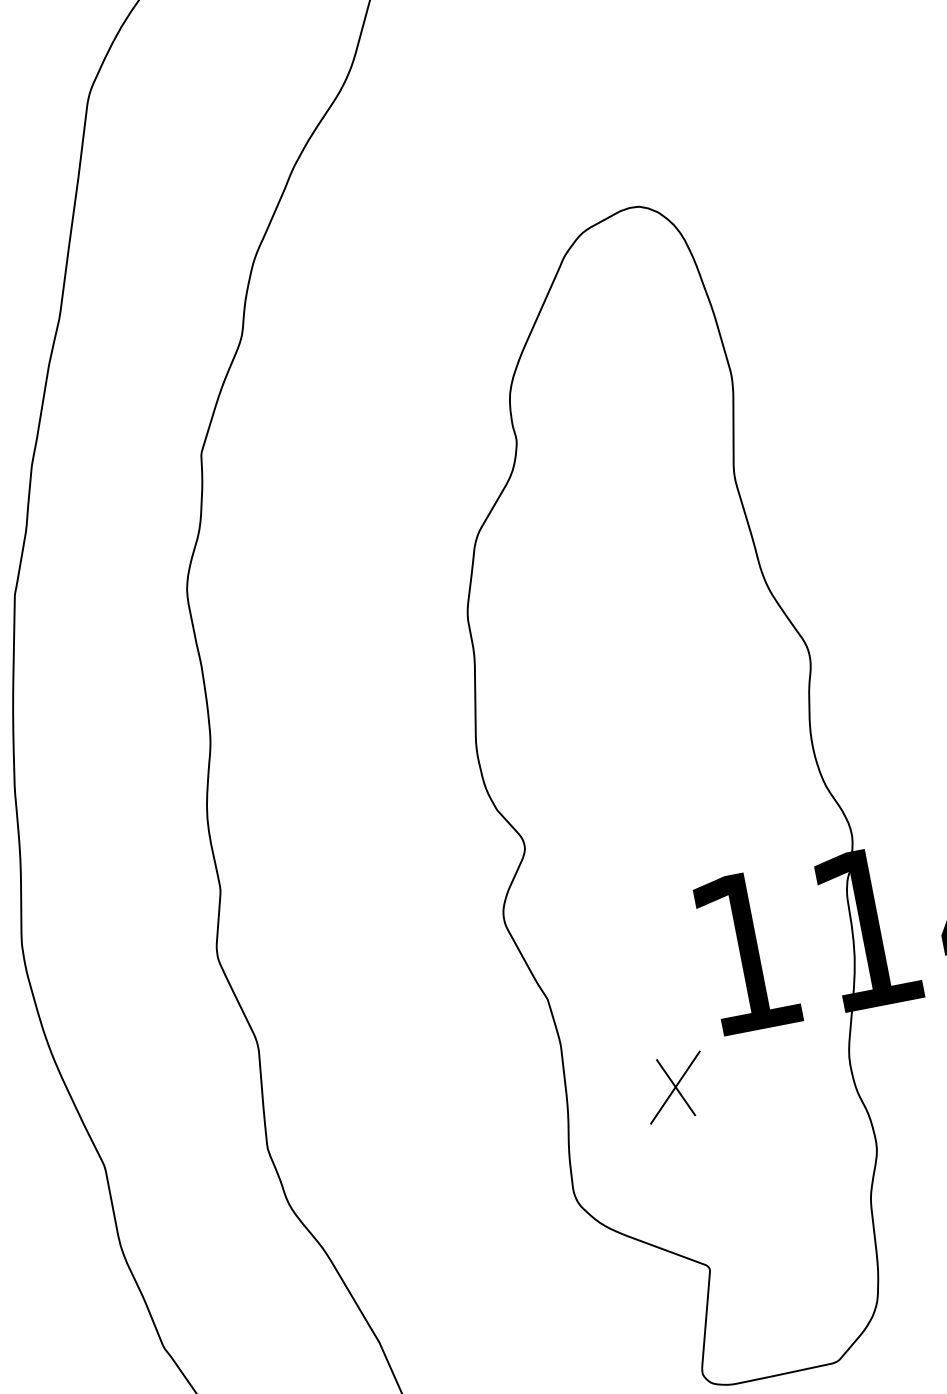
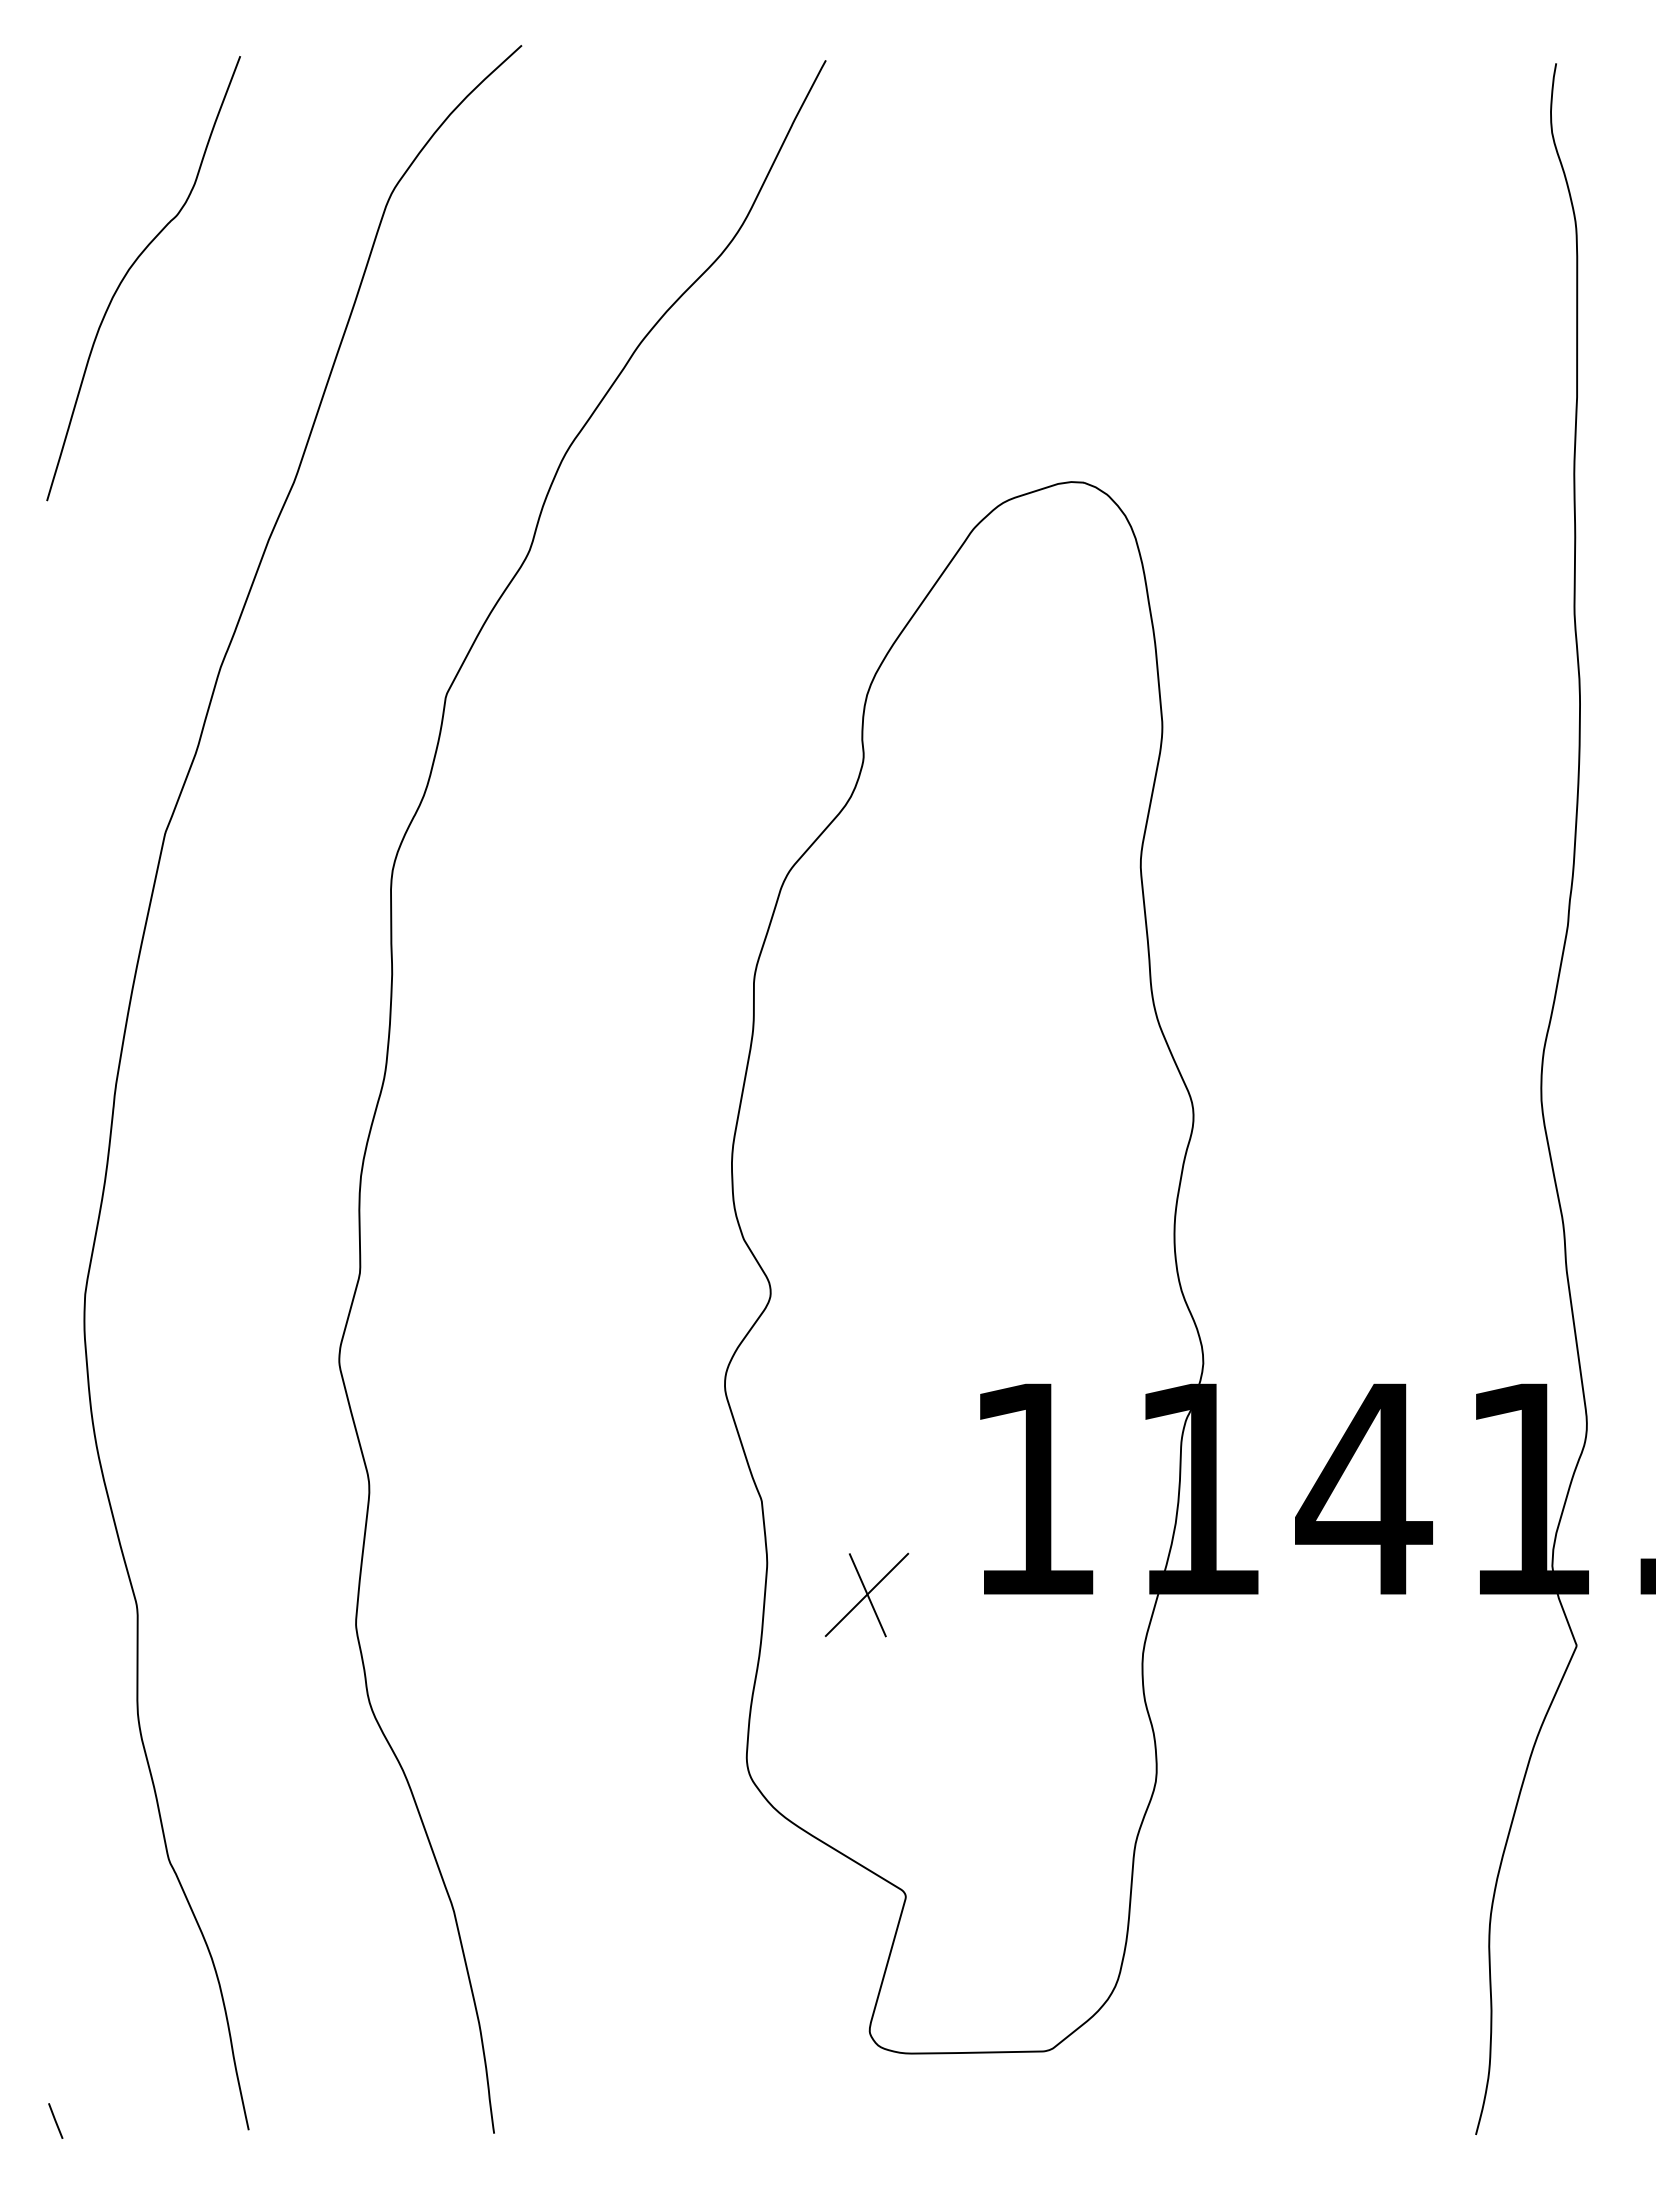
part: (674, 1087) -> (866, 1594), moved

